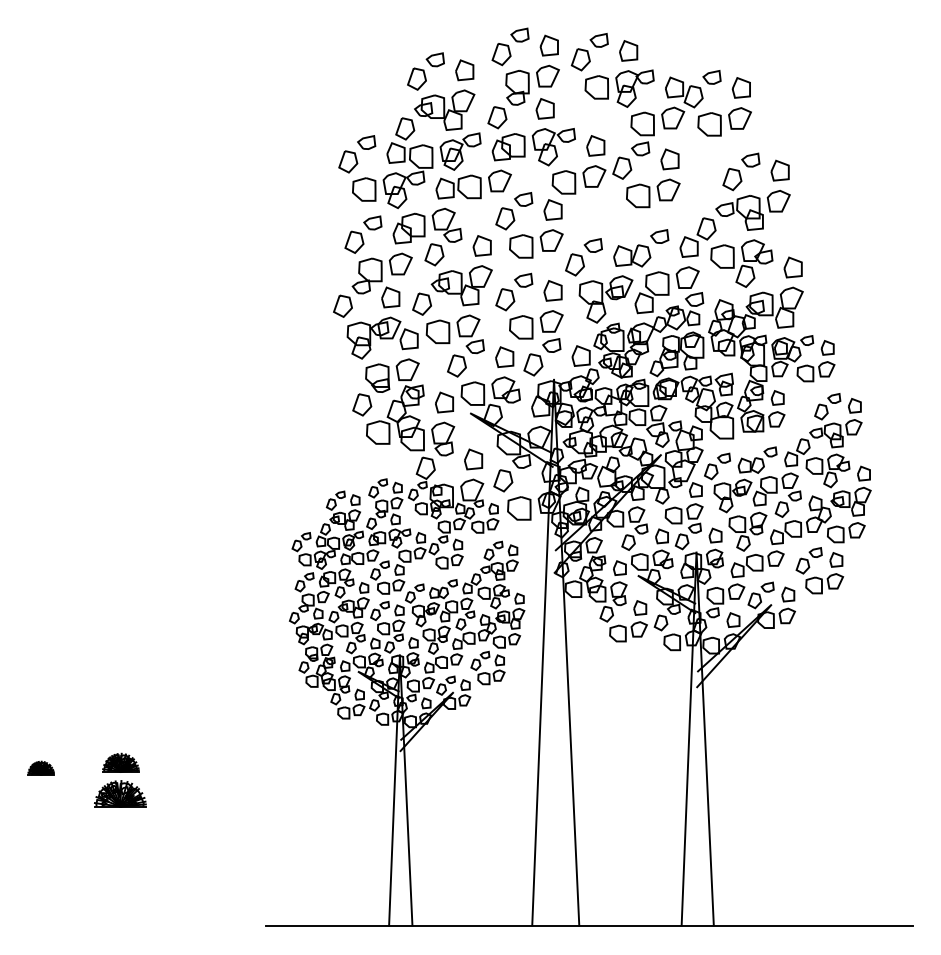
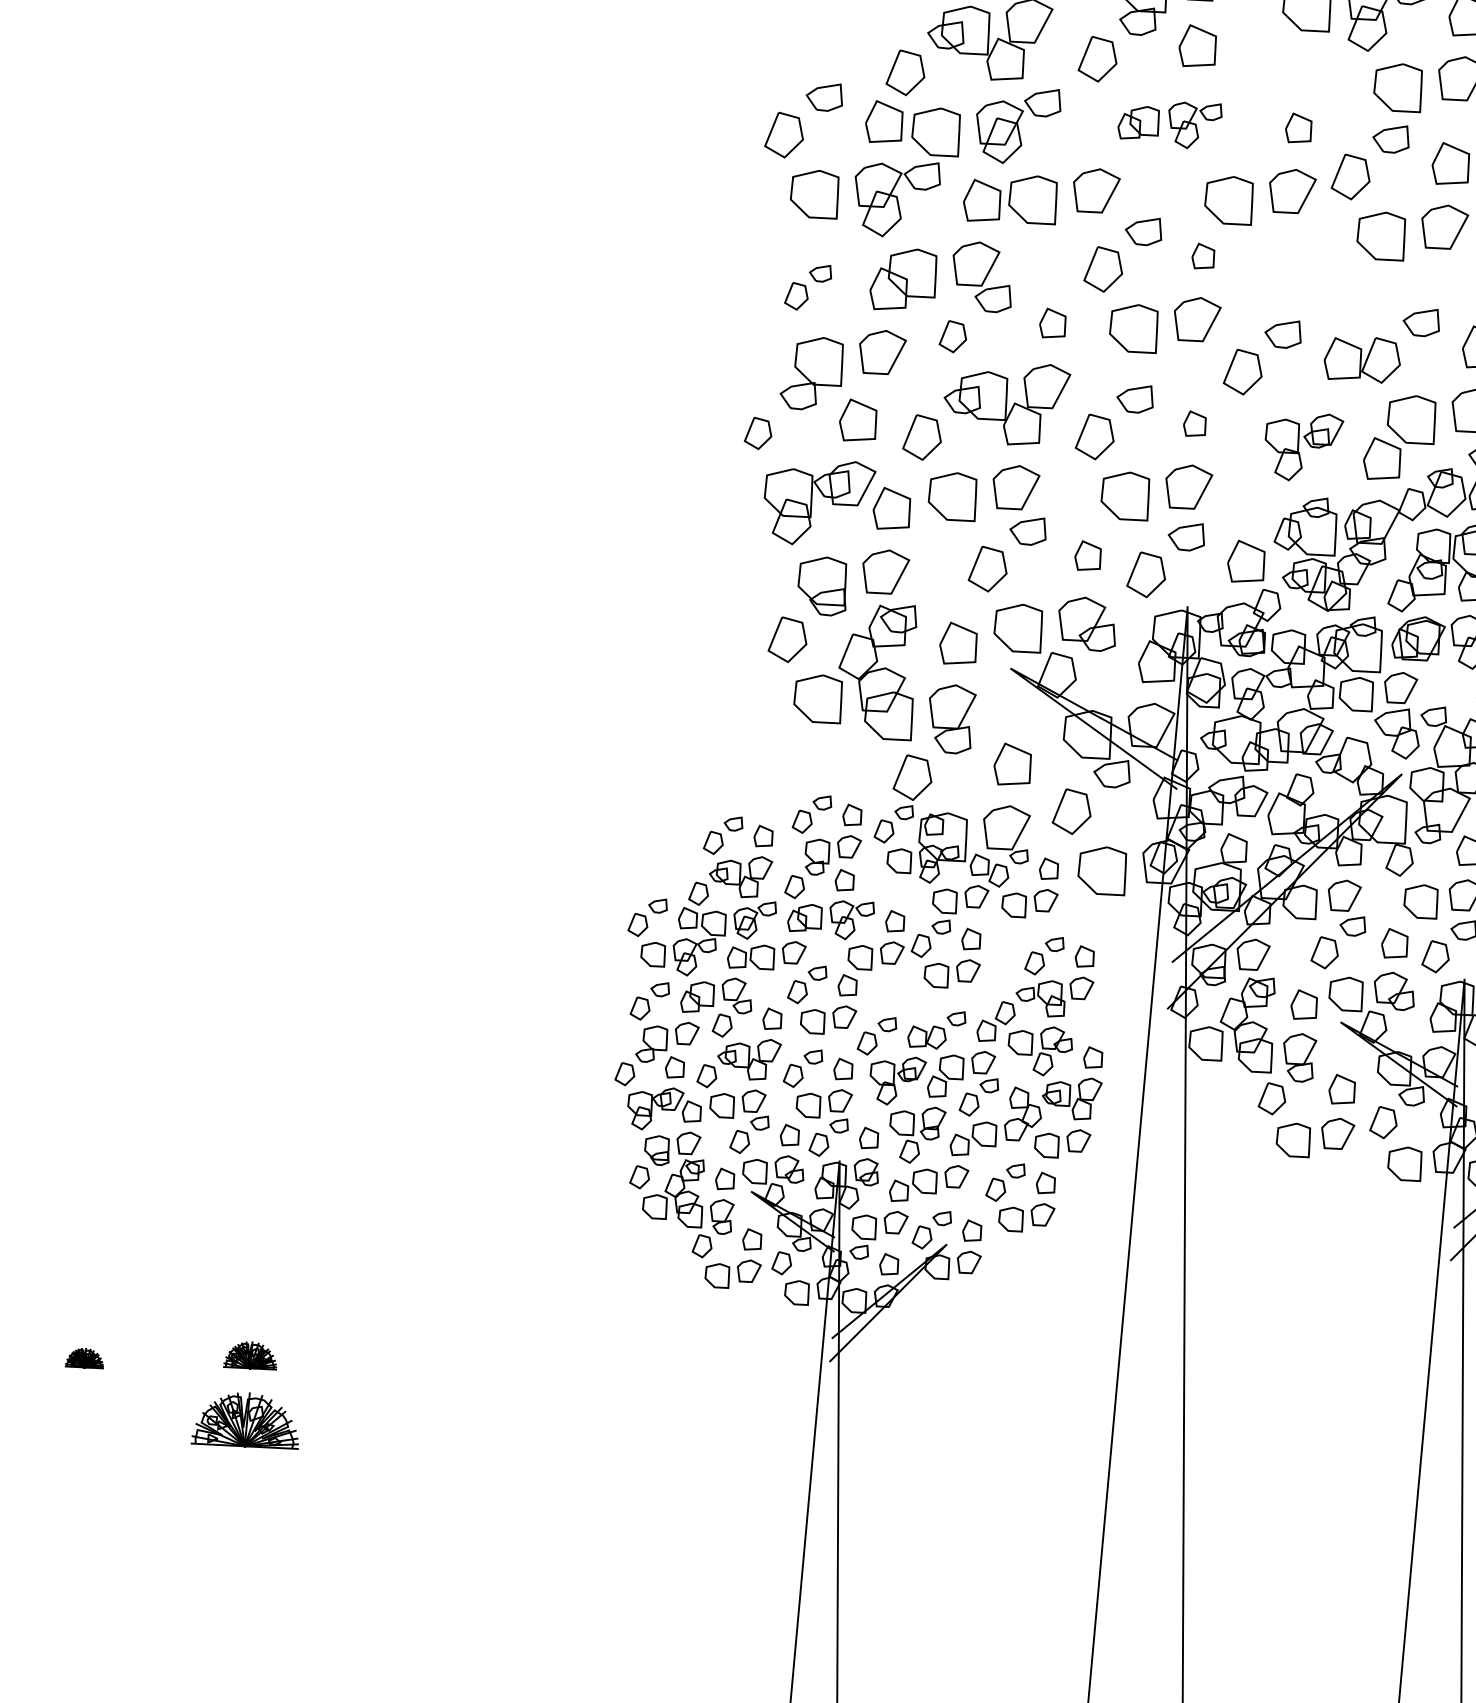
part: (595, 145) -> (1297, 127), size x0.7
part: (533, 147) -> (1169, 124), size x0.6
part: (552, 209) -> (1202, 255), size x0.6
part: (363, 234) -> (808, 287), size x0.6
part: (481, 245) -> (1051, 322), size x0.7
part: (434, 254) -> (953, 336), size x0.7
part: (552, 290) -> (1193, 422), size x0.6
part: (605, 299) -> (1302, 447), size x0.7
part: (342, 305) -> (757, 432), size x0.7
part: (504, 356) -> (1087, 554), size x0.7
part: (120, 762) -> (249, 1354), size x0.7
part: (40, 767) -> (83, 1356), size x0.7

